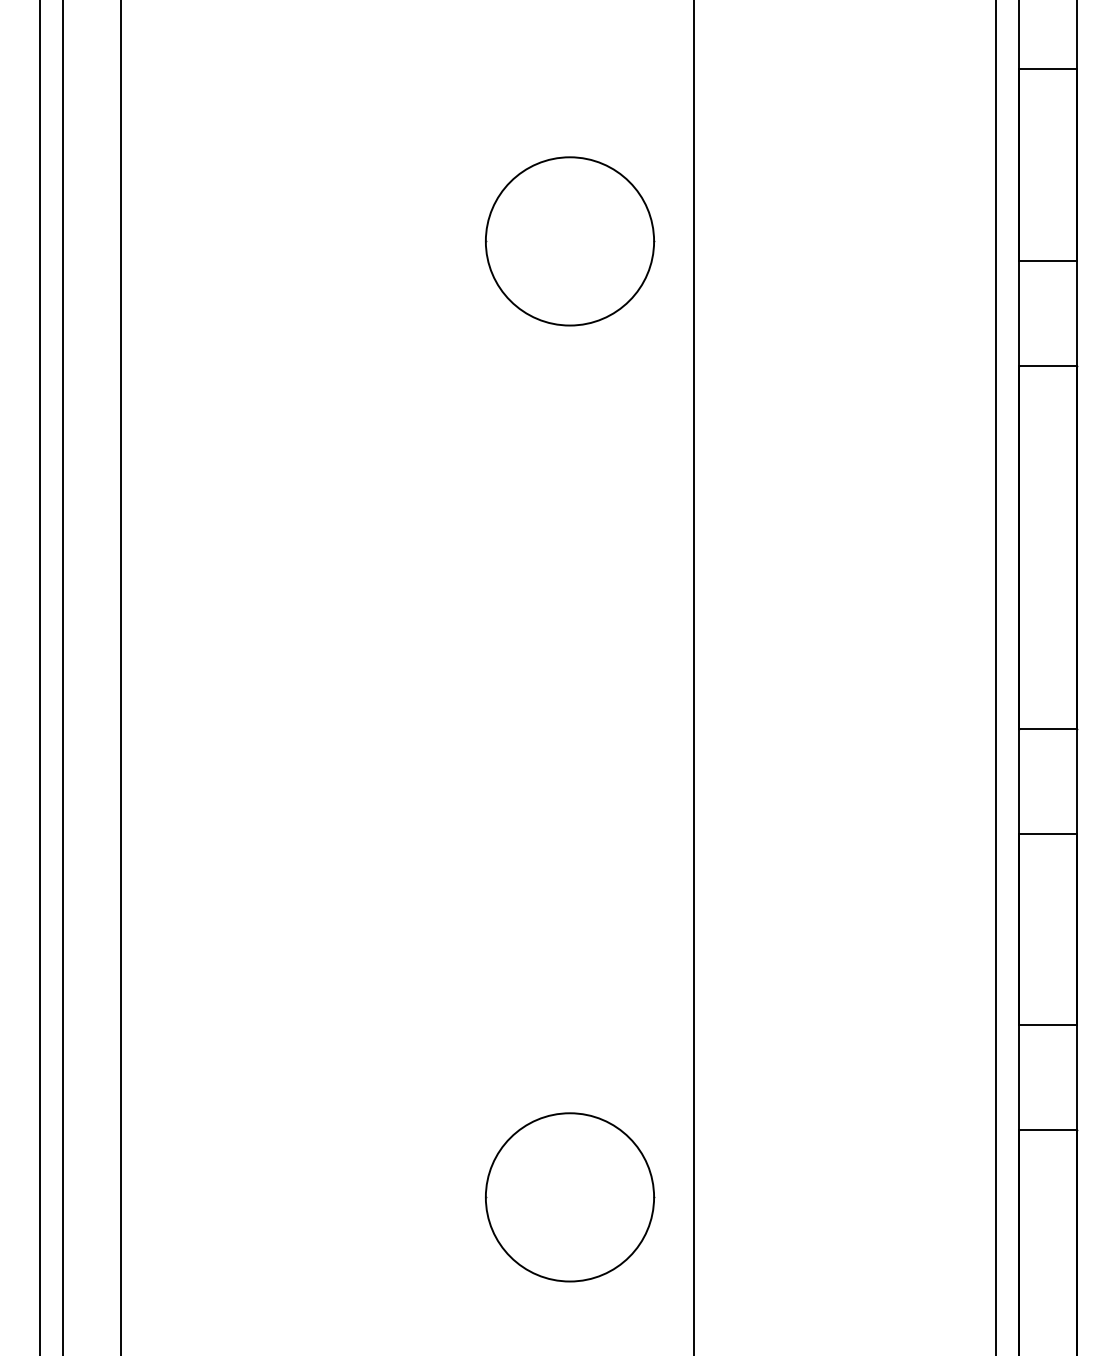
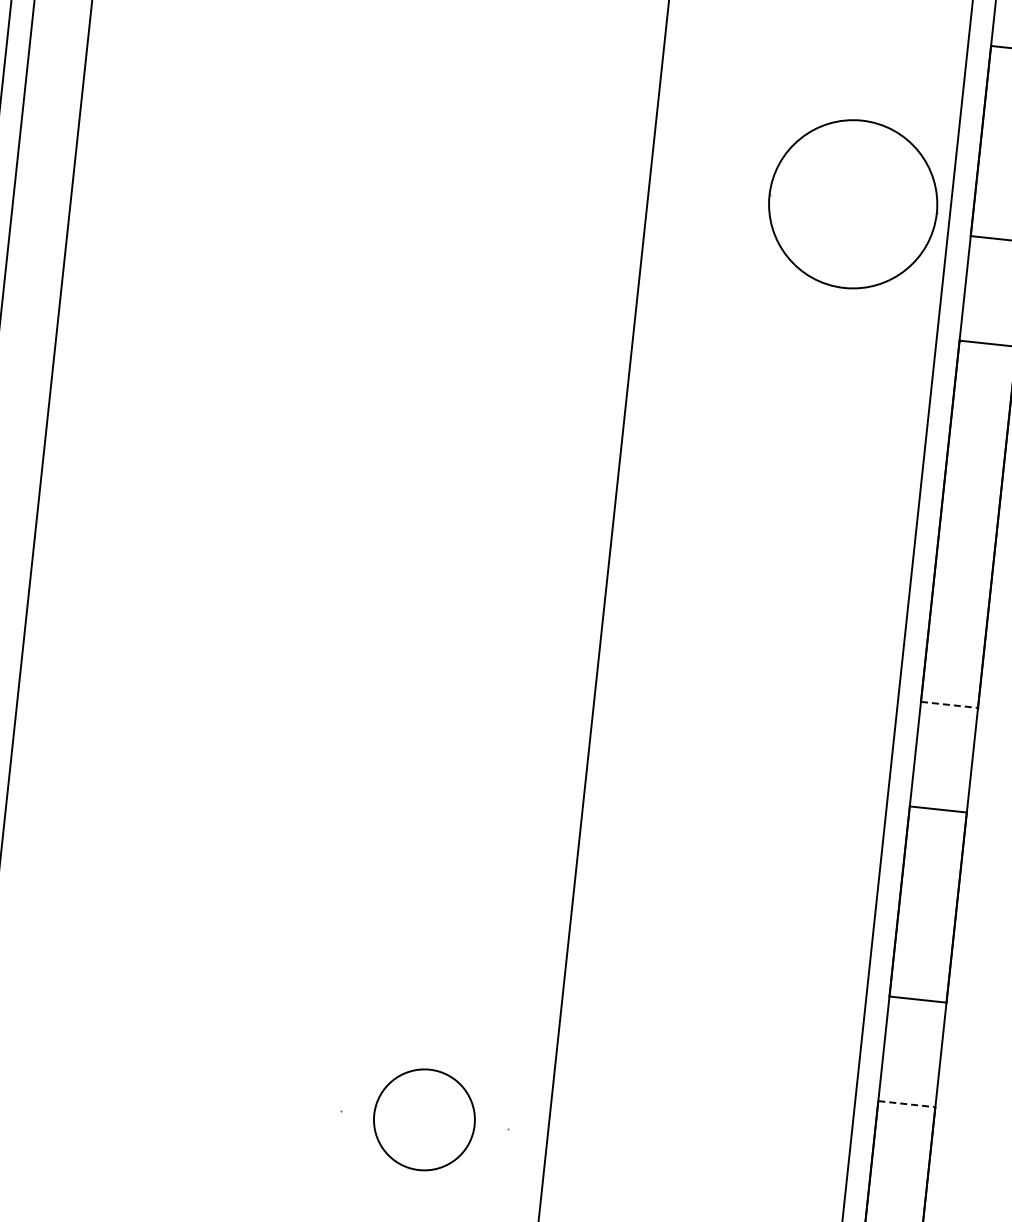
circle: (570, 241) -> (853, 204), moved
line: (1047, 728) -> (949, 704), solid -> dashed
line: (1047, 1130) -> (906, 1104), solid -> dashed
circle: (569, 1197) -> (423, 1119), size x0.6

